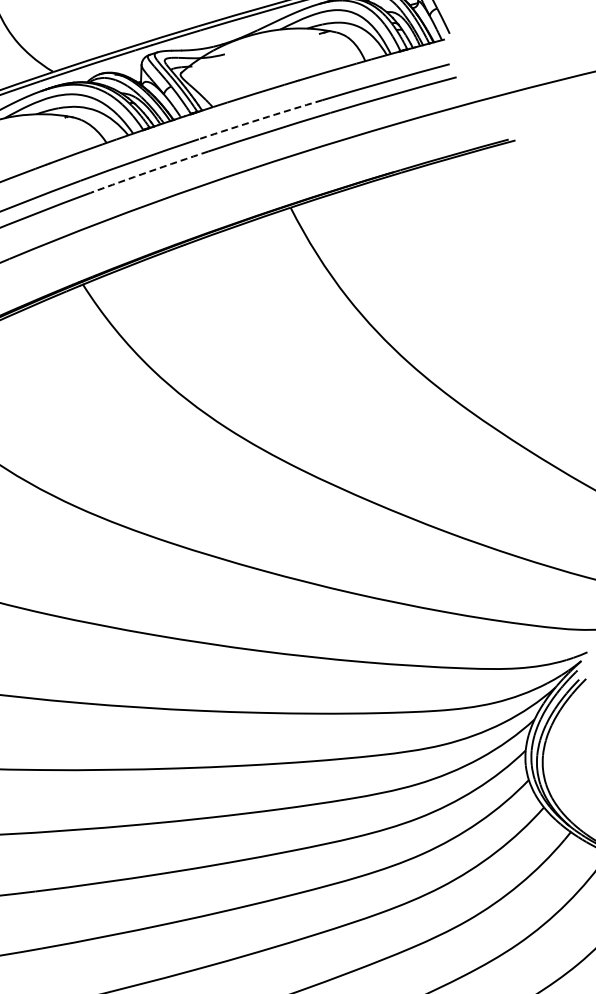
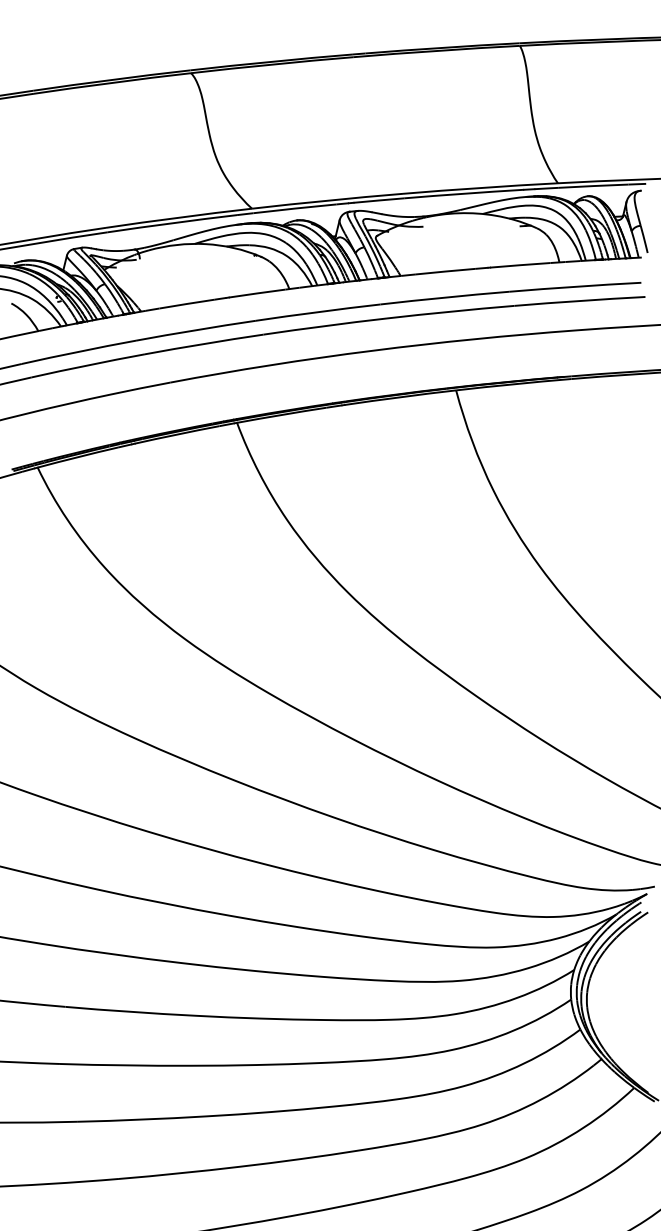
arc: (260, 119) -> (444, 297), dashed -> solid
arc: (149, 172) -> (325, 326), dashed -> solid

